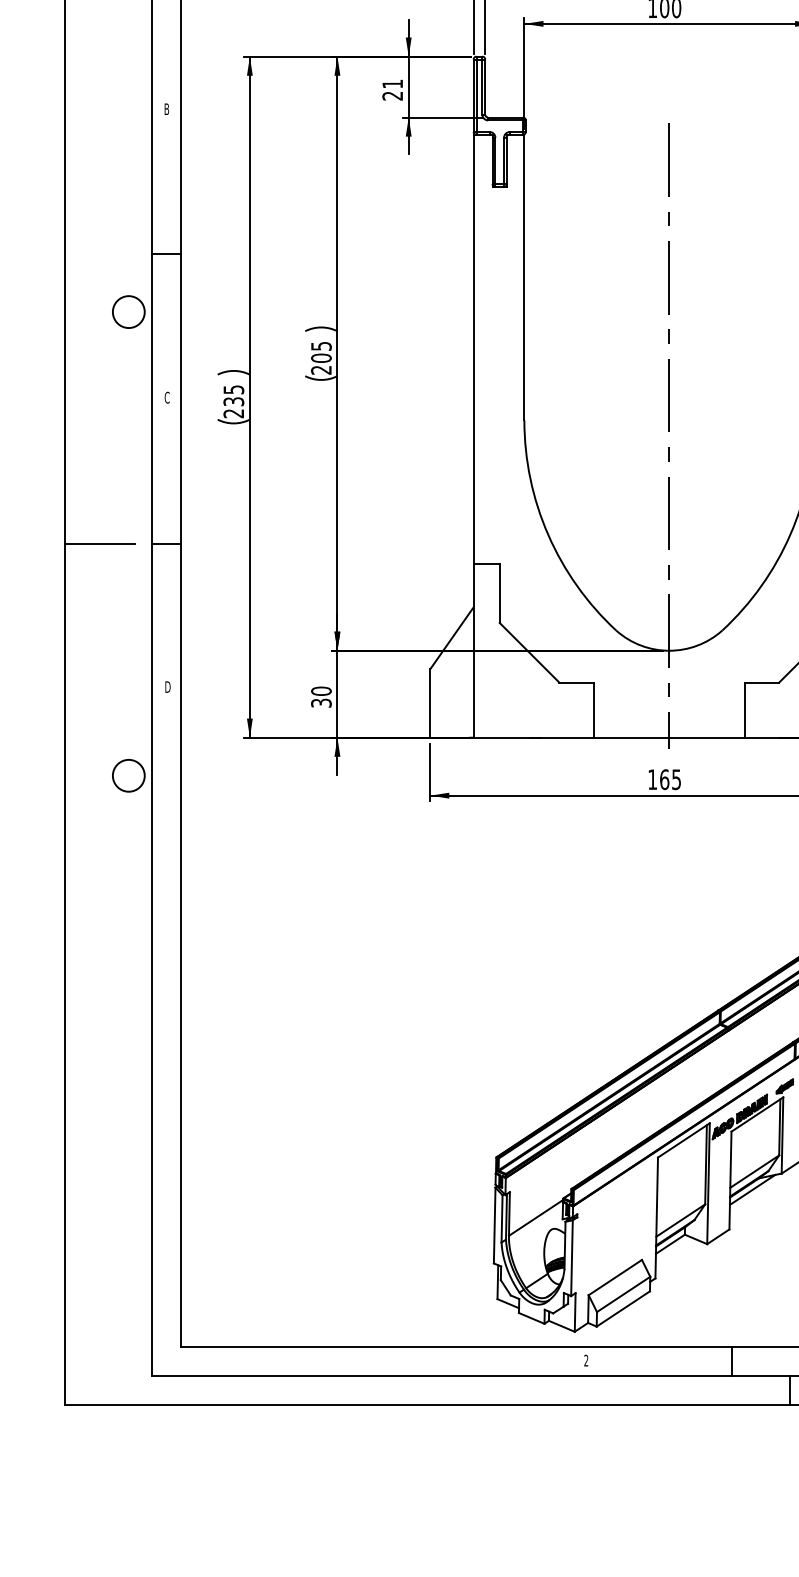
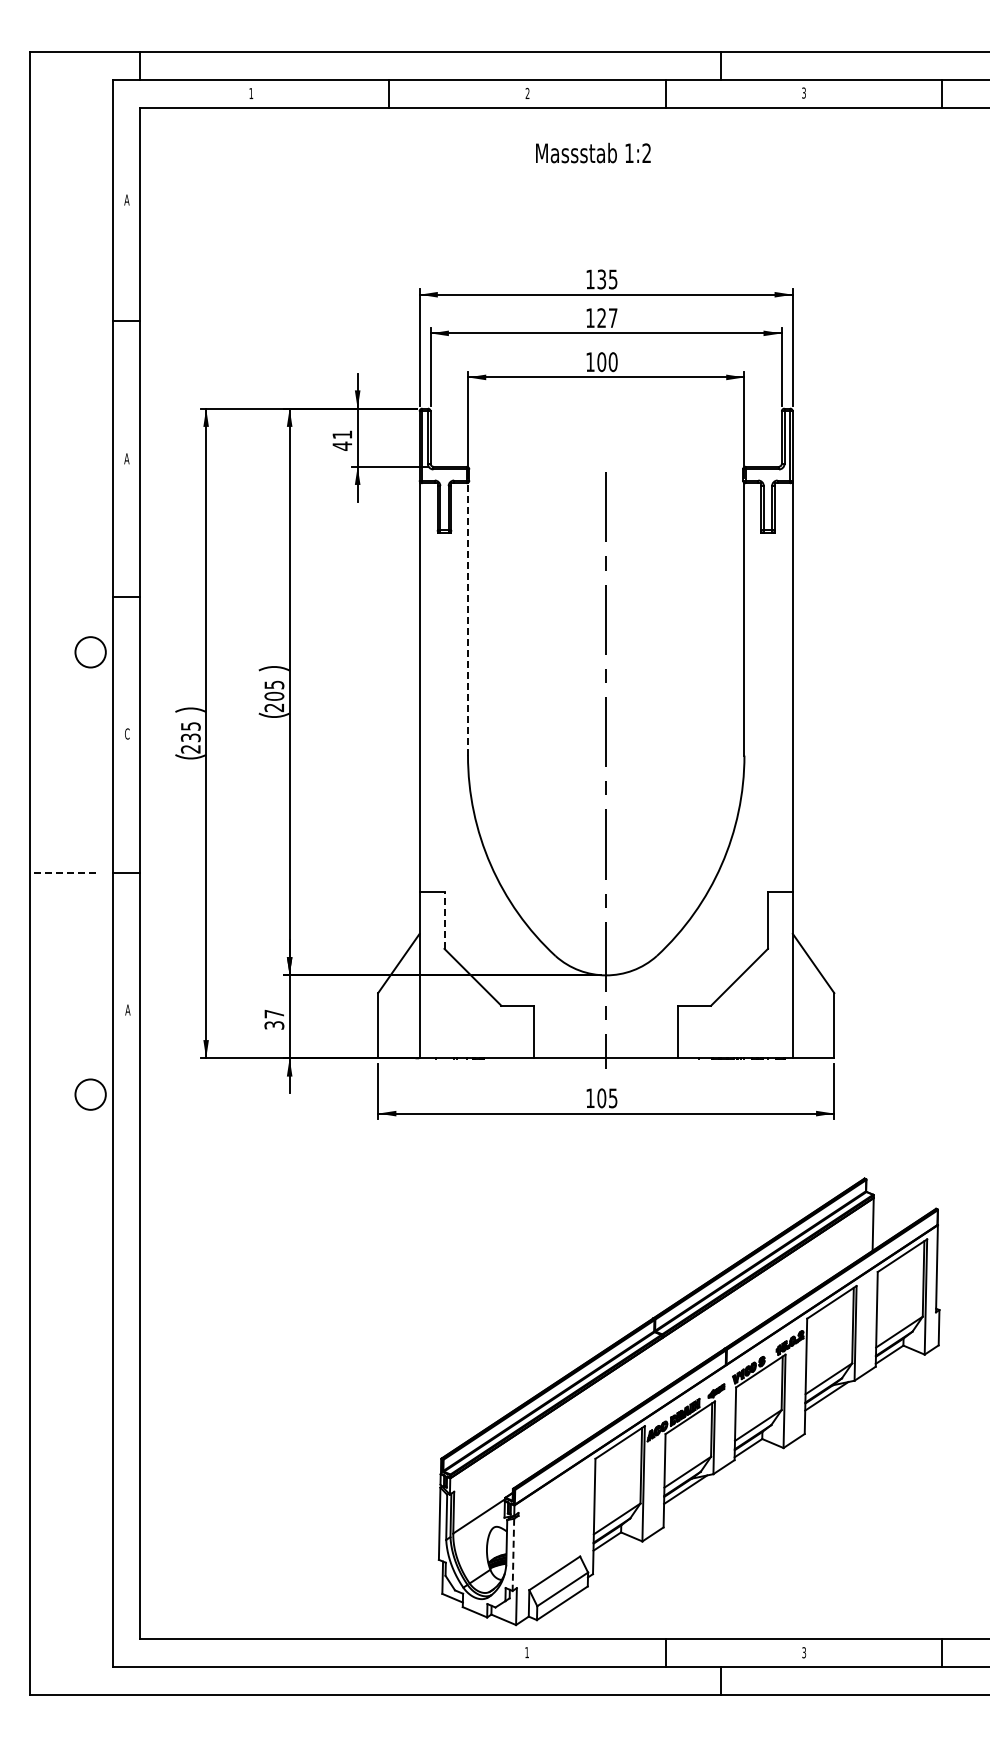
text: (392, 95) -> (342, 445), 21 -> 41
text: (166, 108) -> (126, 458), B -> A
line: (524, 276) -> (468, 618), solid -> dashed
line: (99, 543) -> (62, 873), solid -> dashed
line: (499, 593) -> (444, 920), solid -> dashed
text: (167, 686) -> (127, 1009), D -> A
text: (321, 690) -> (274, 1013), 30 -> 37
text: (664, 778) -> (601, 1097), 165 -> 105
line: (572, 1258) -> (513, 1555), solid -> dashed
text: (585, 1360) -> (526, 1652), 2 -> 1

